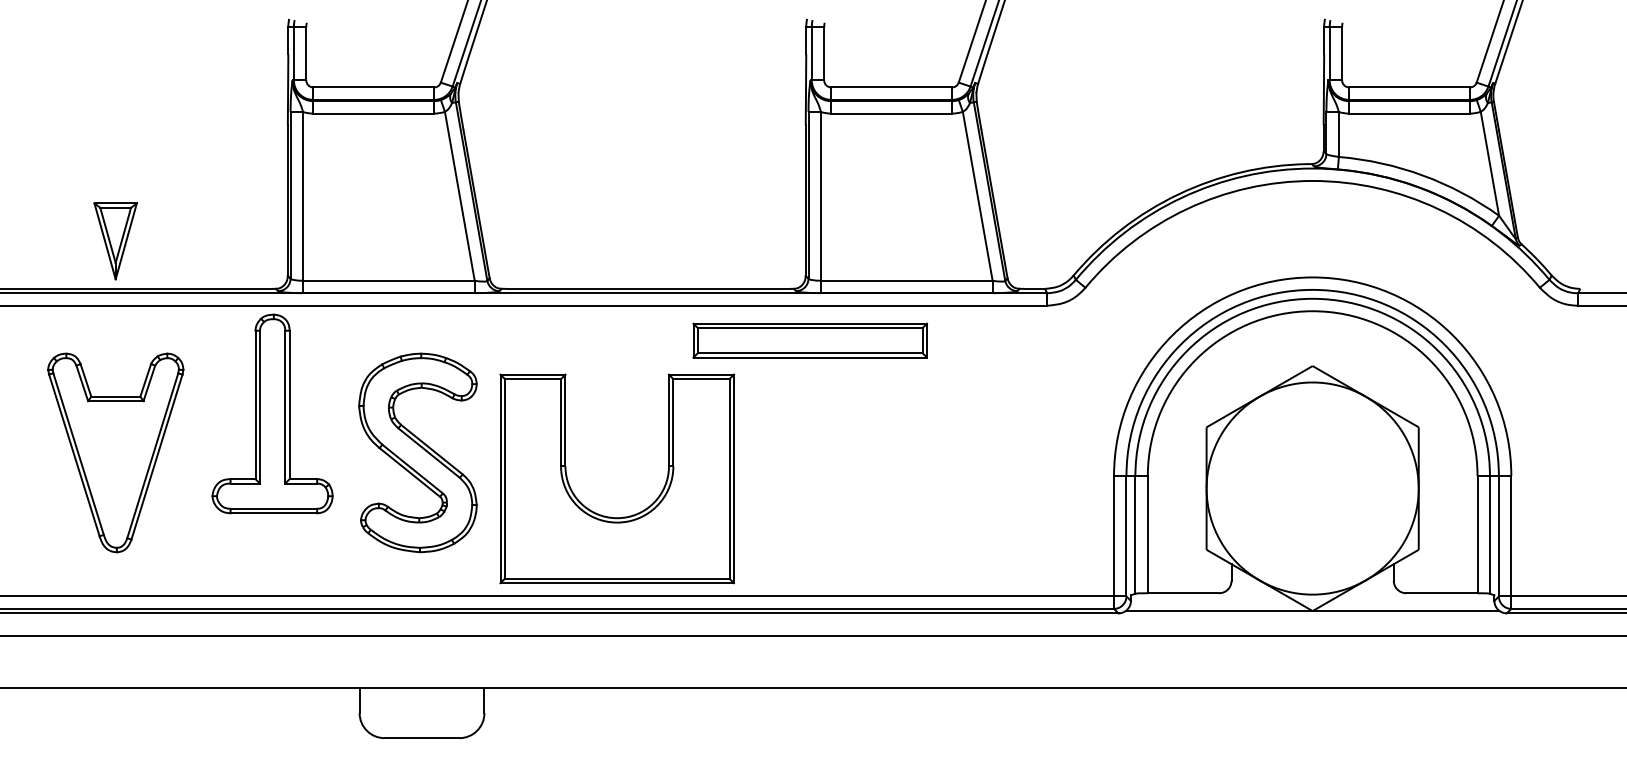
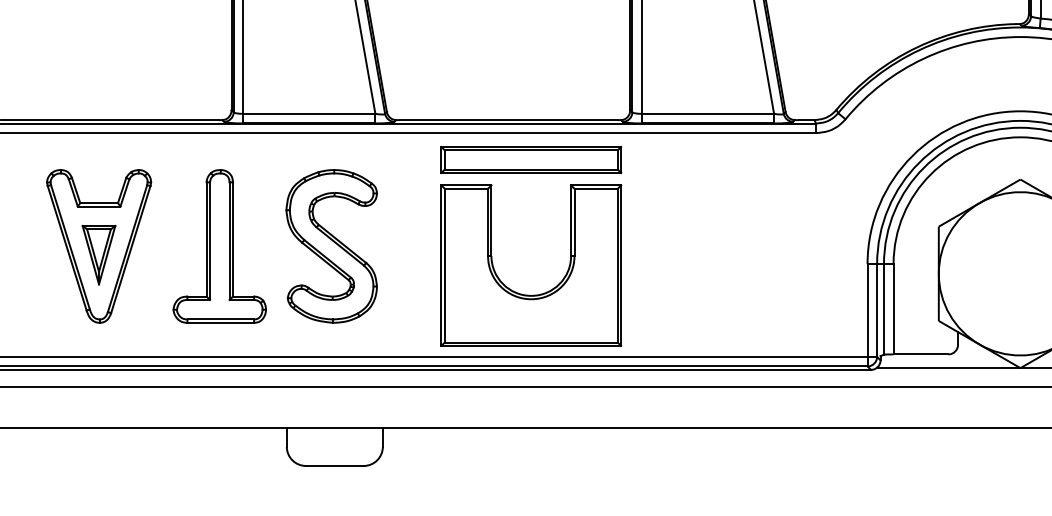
part: (115, 241) -> (98, 255), moved
part: (809, 340) -> (530, 159), moved
part: (272, 413) -> (219, 246), moved
part: (610, 516) -> (526, 294), moved

